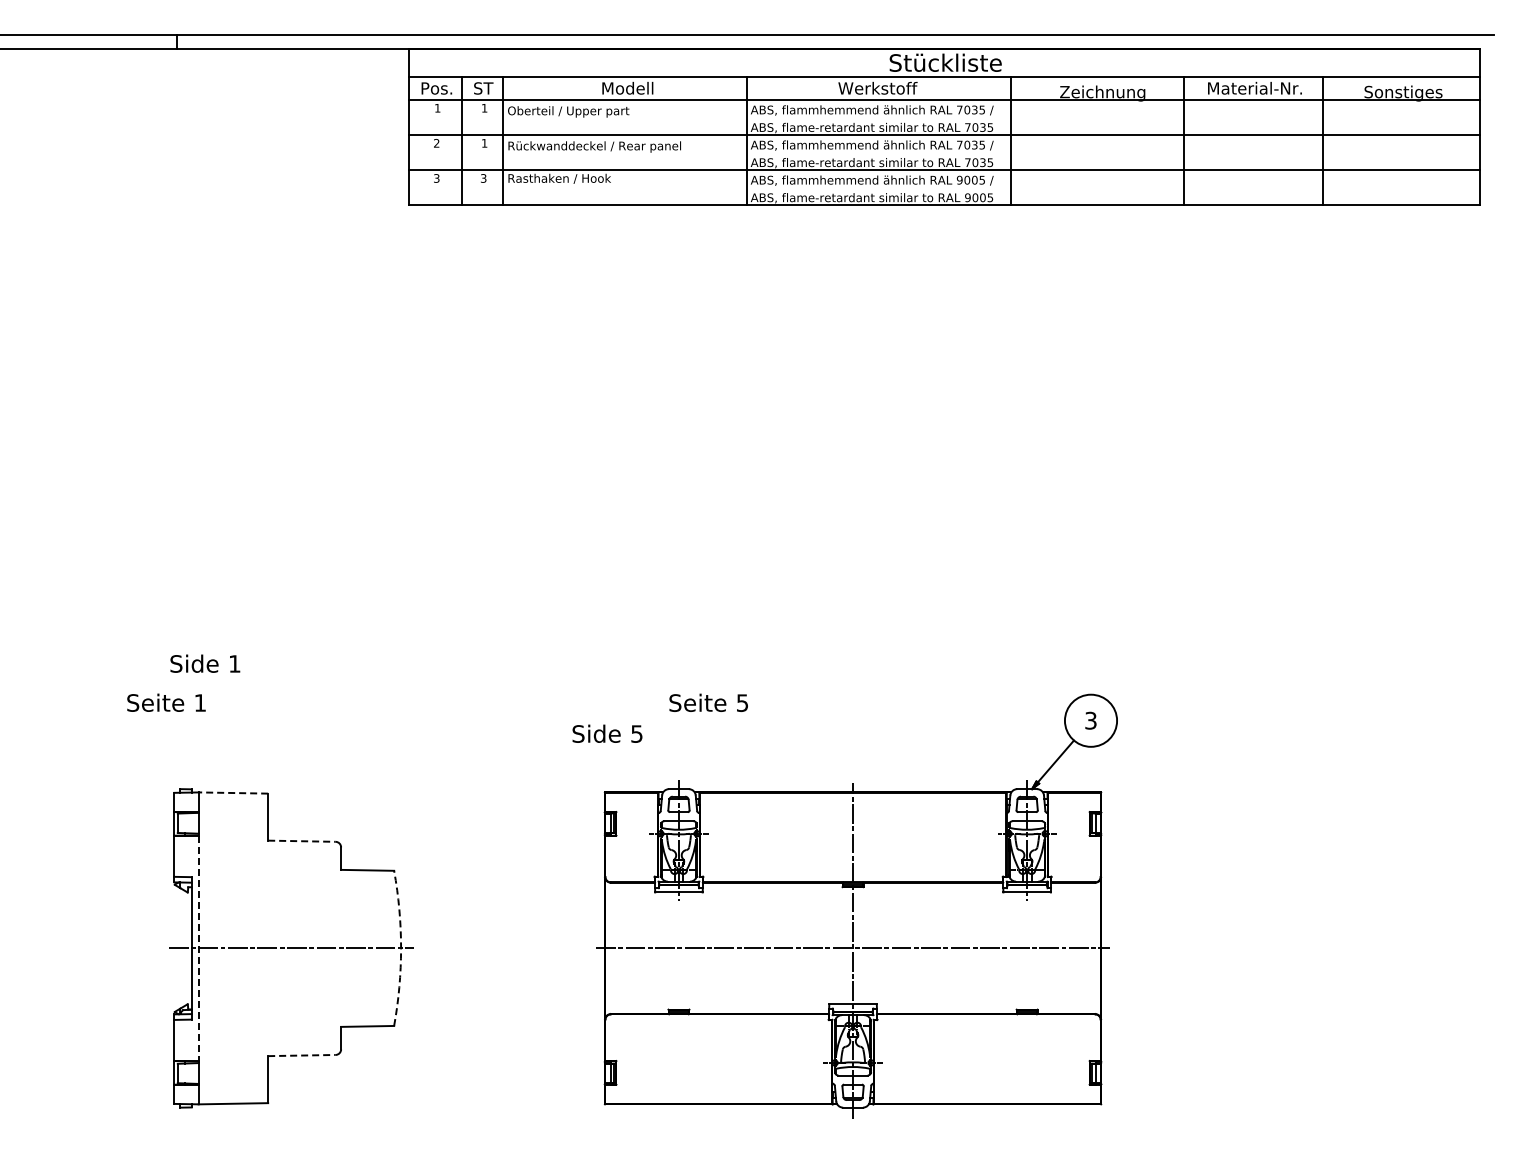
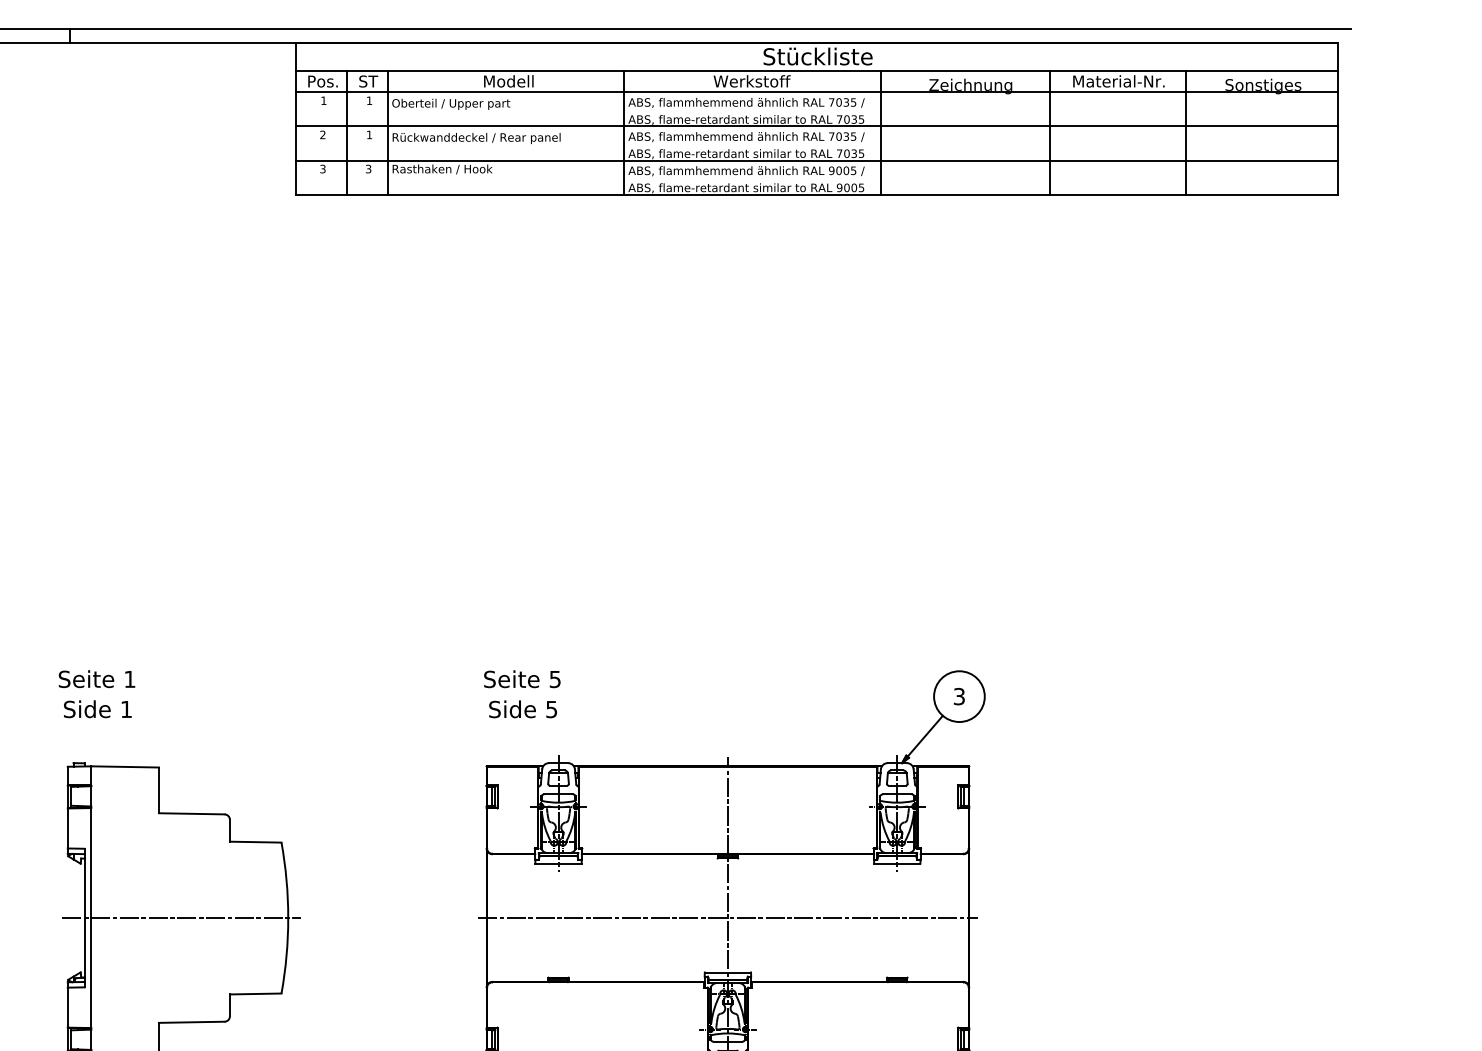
text: (205, 663) -> (97, 709), moved
text: (166, 702) -> (97, 678), moved
text: (708, 702) -> (522, 678), moved
text: (607, 733) -> (523, 709), moved
line: (233, 793) -> (125, 767), dashed -> solid
line: (301, 841) -> (191, 814), dashed -> solid
line: (198, 948) -> (91, 918), dashed -> solid
arc: (401, 948) -> (288, 918), dashed -> solid
line: (301, 1055) -> (191, 1022), dashed -> solid

